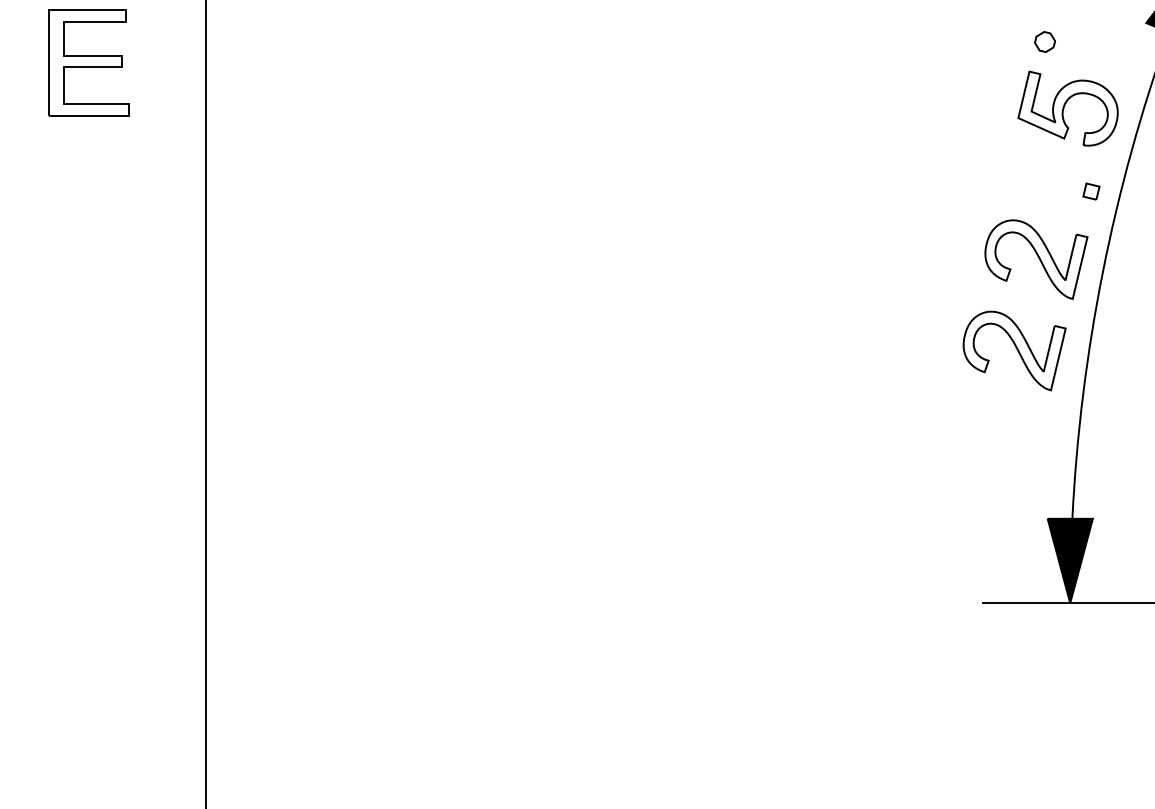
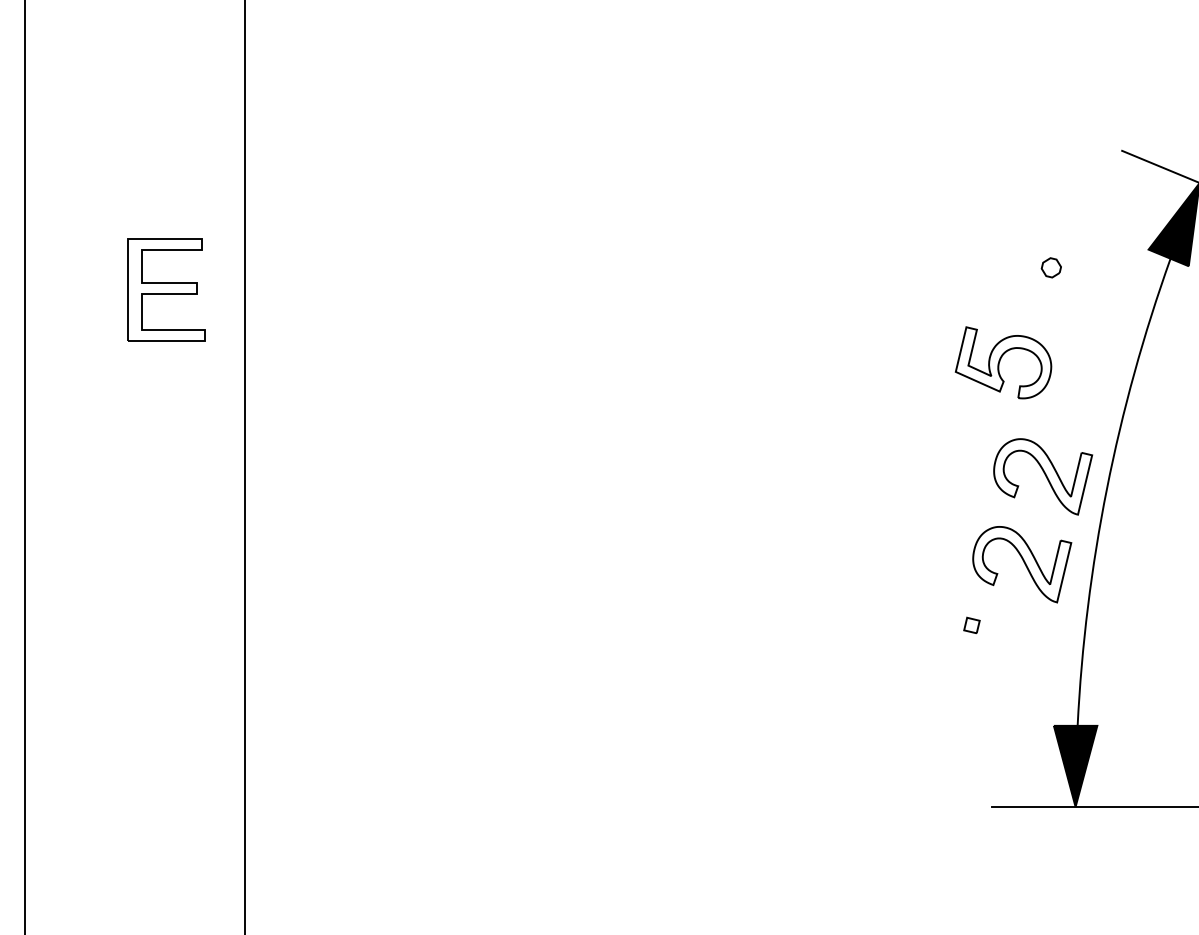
part: (89, 62) -> (166, 289), moved
part: (1068, 108) -> (1003, 362), moved
part: (1090, 191) -> (971, 625), moved

